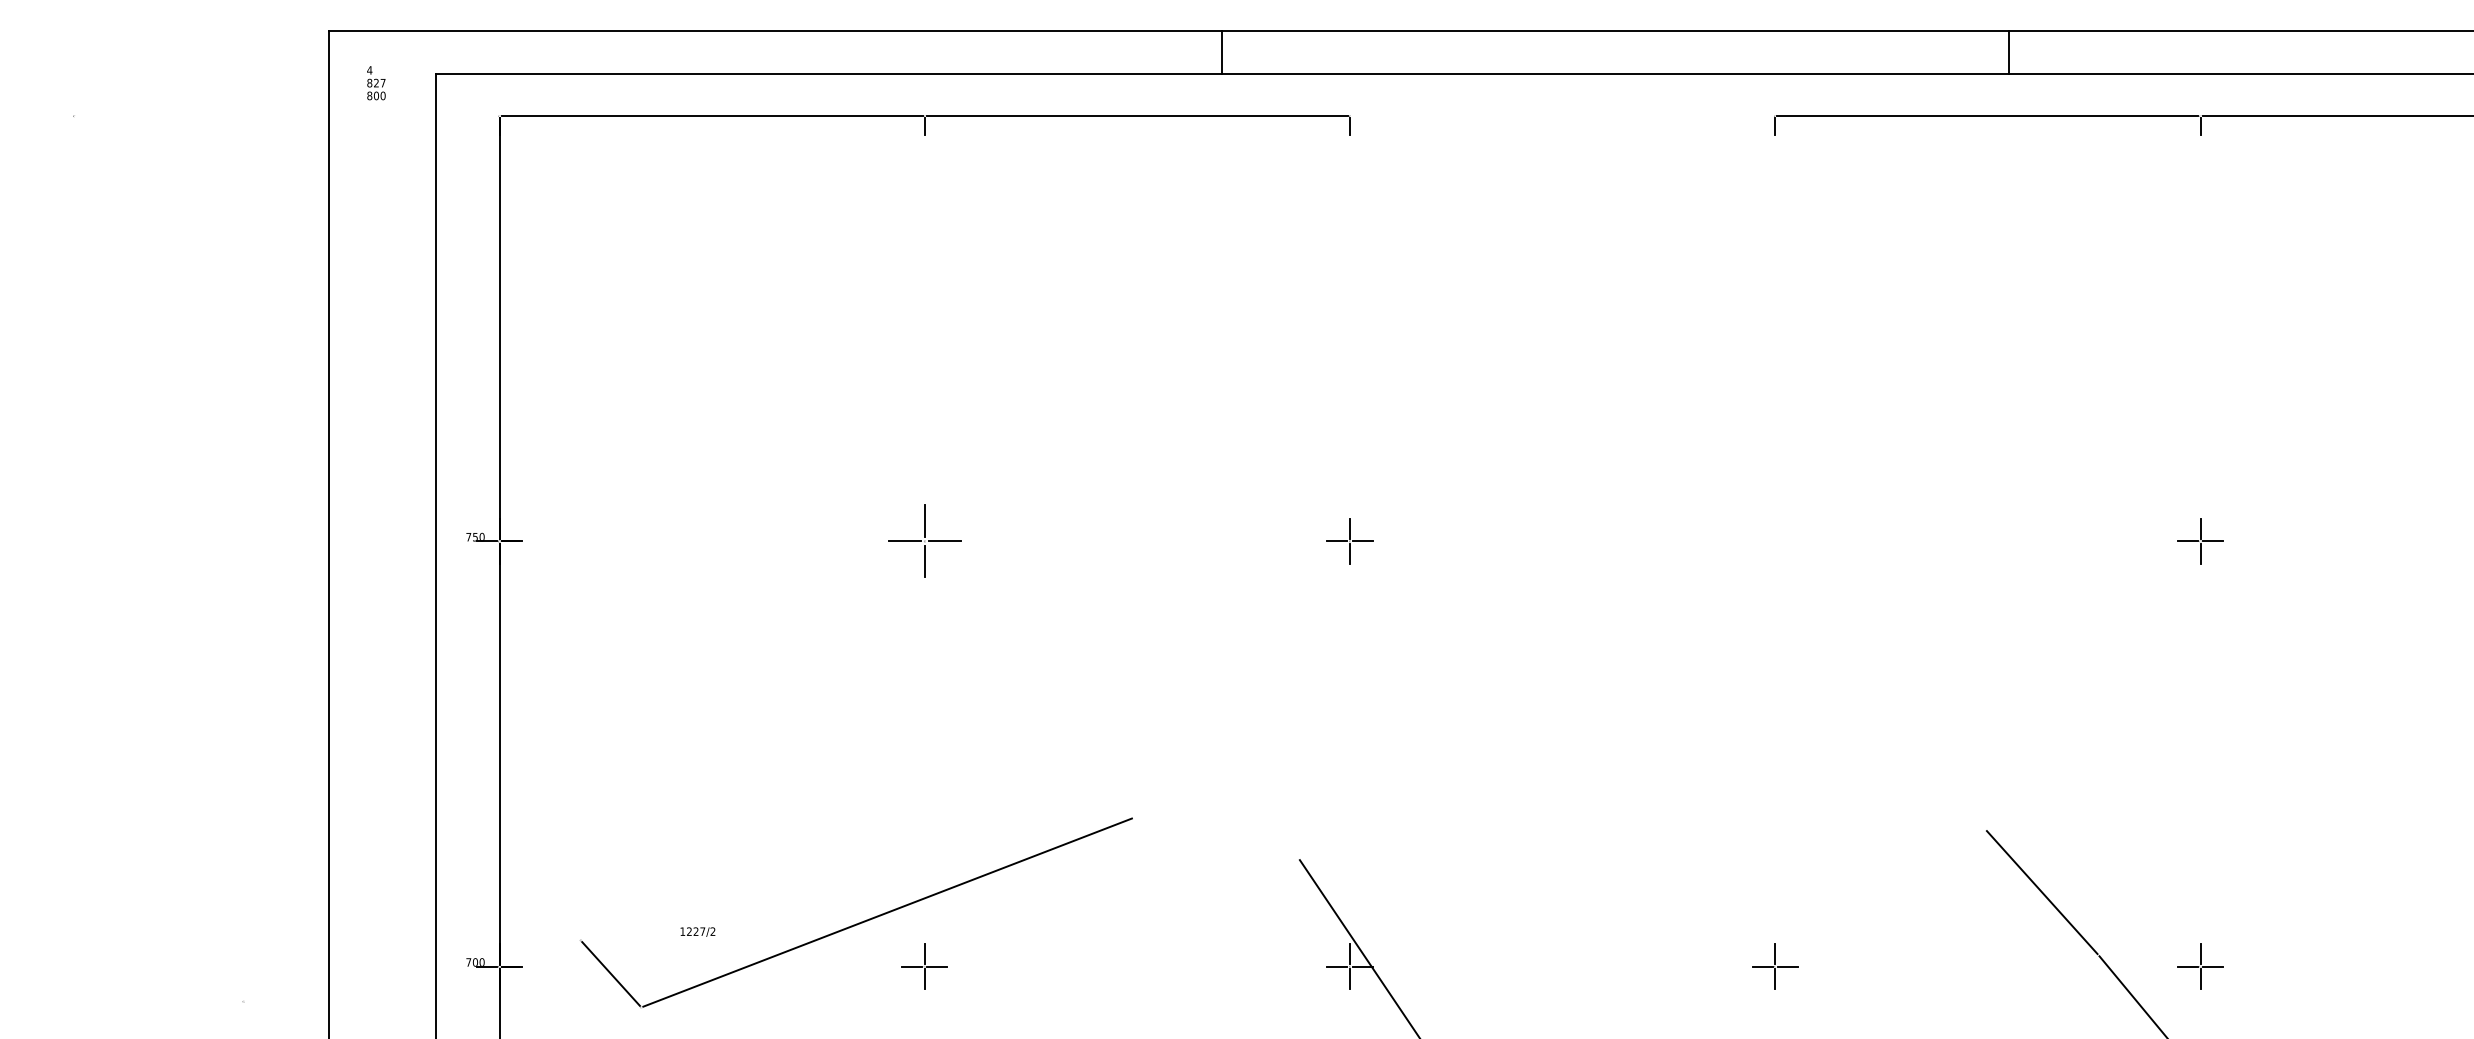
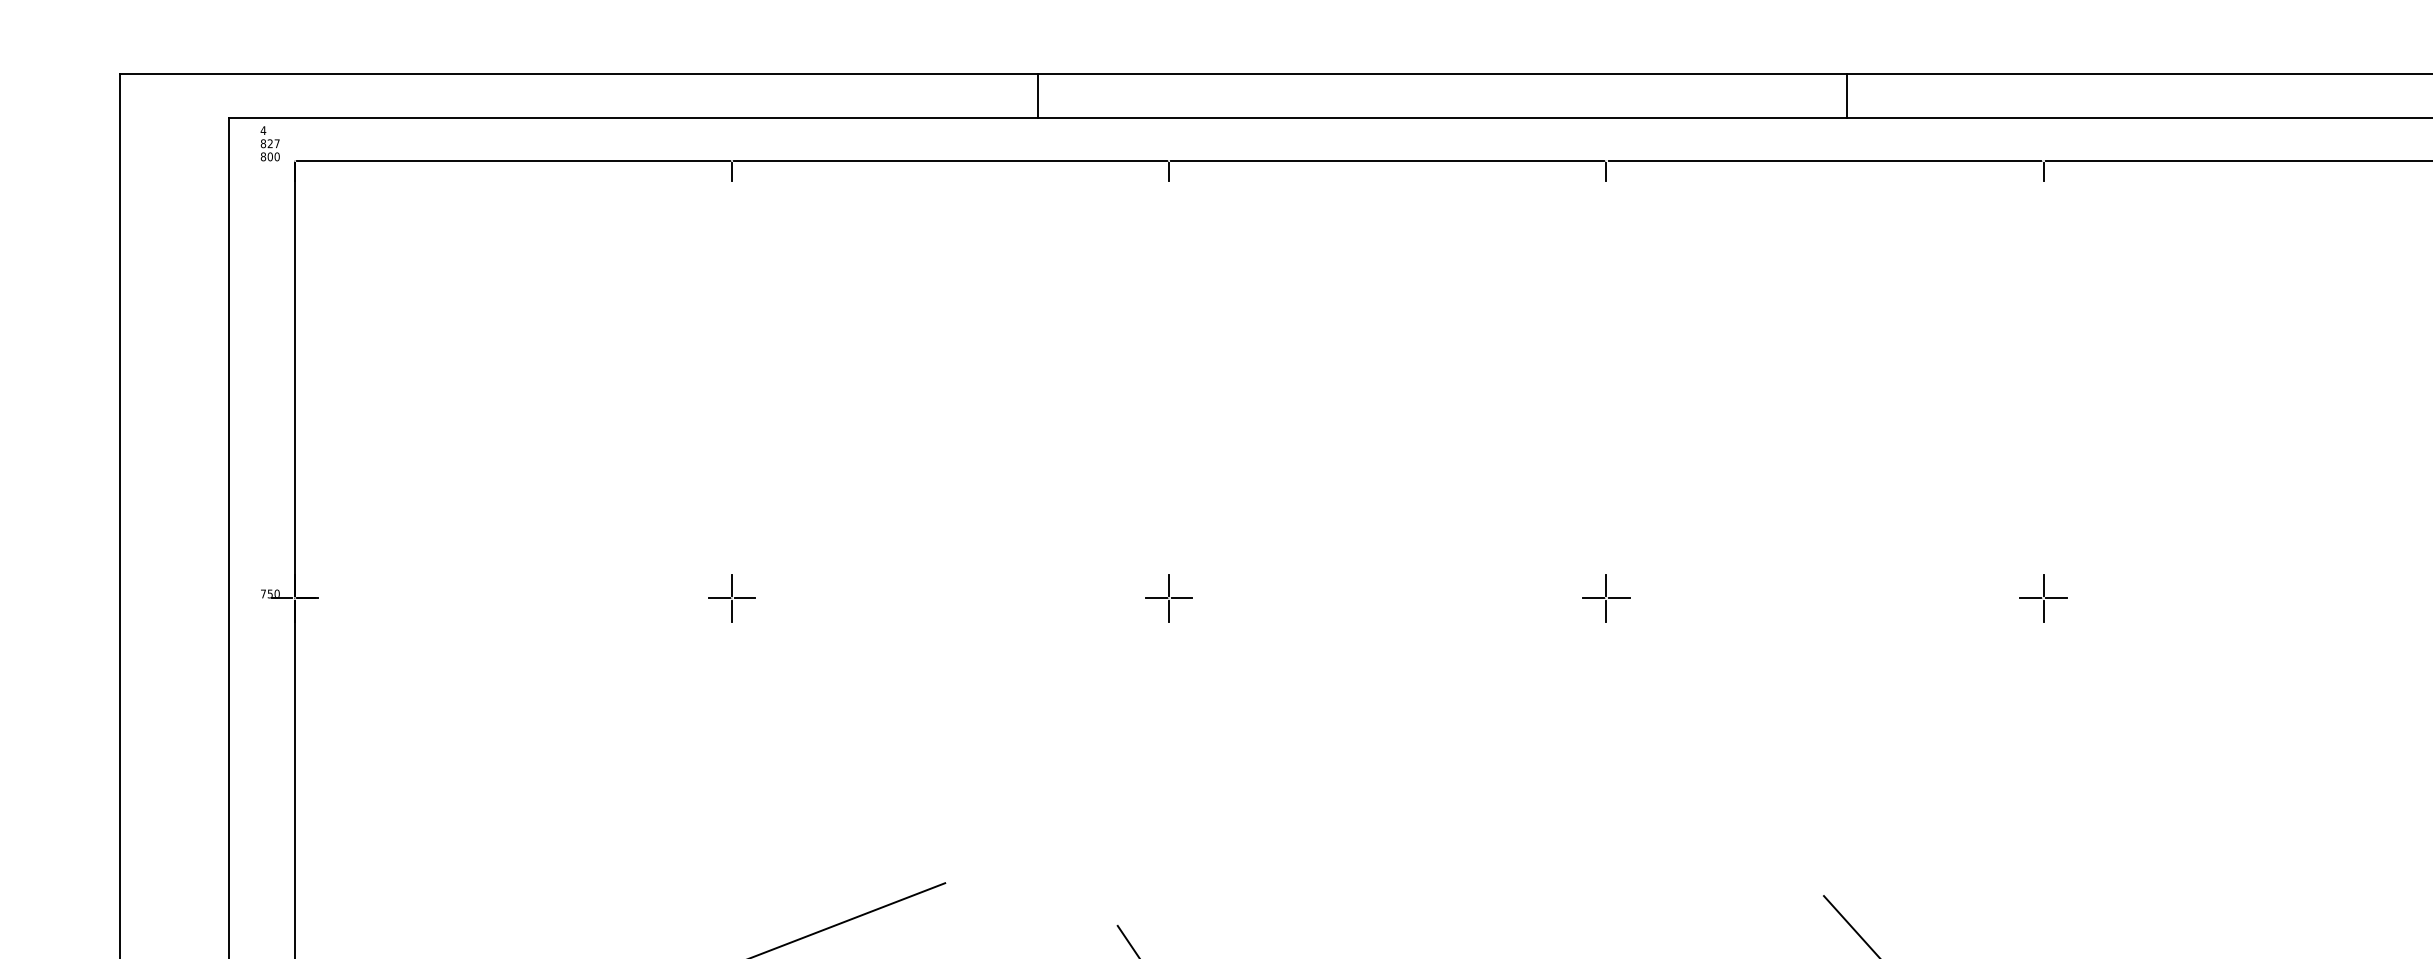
text: (376, 83) -> (270, 144), moved
line: (1562, 116) -> (1387, 161), added
part: (924, 541) -> (731, 598), size x0.62
part: (1775, 541) -> (1606, 598), added

